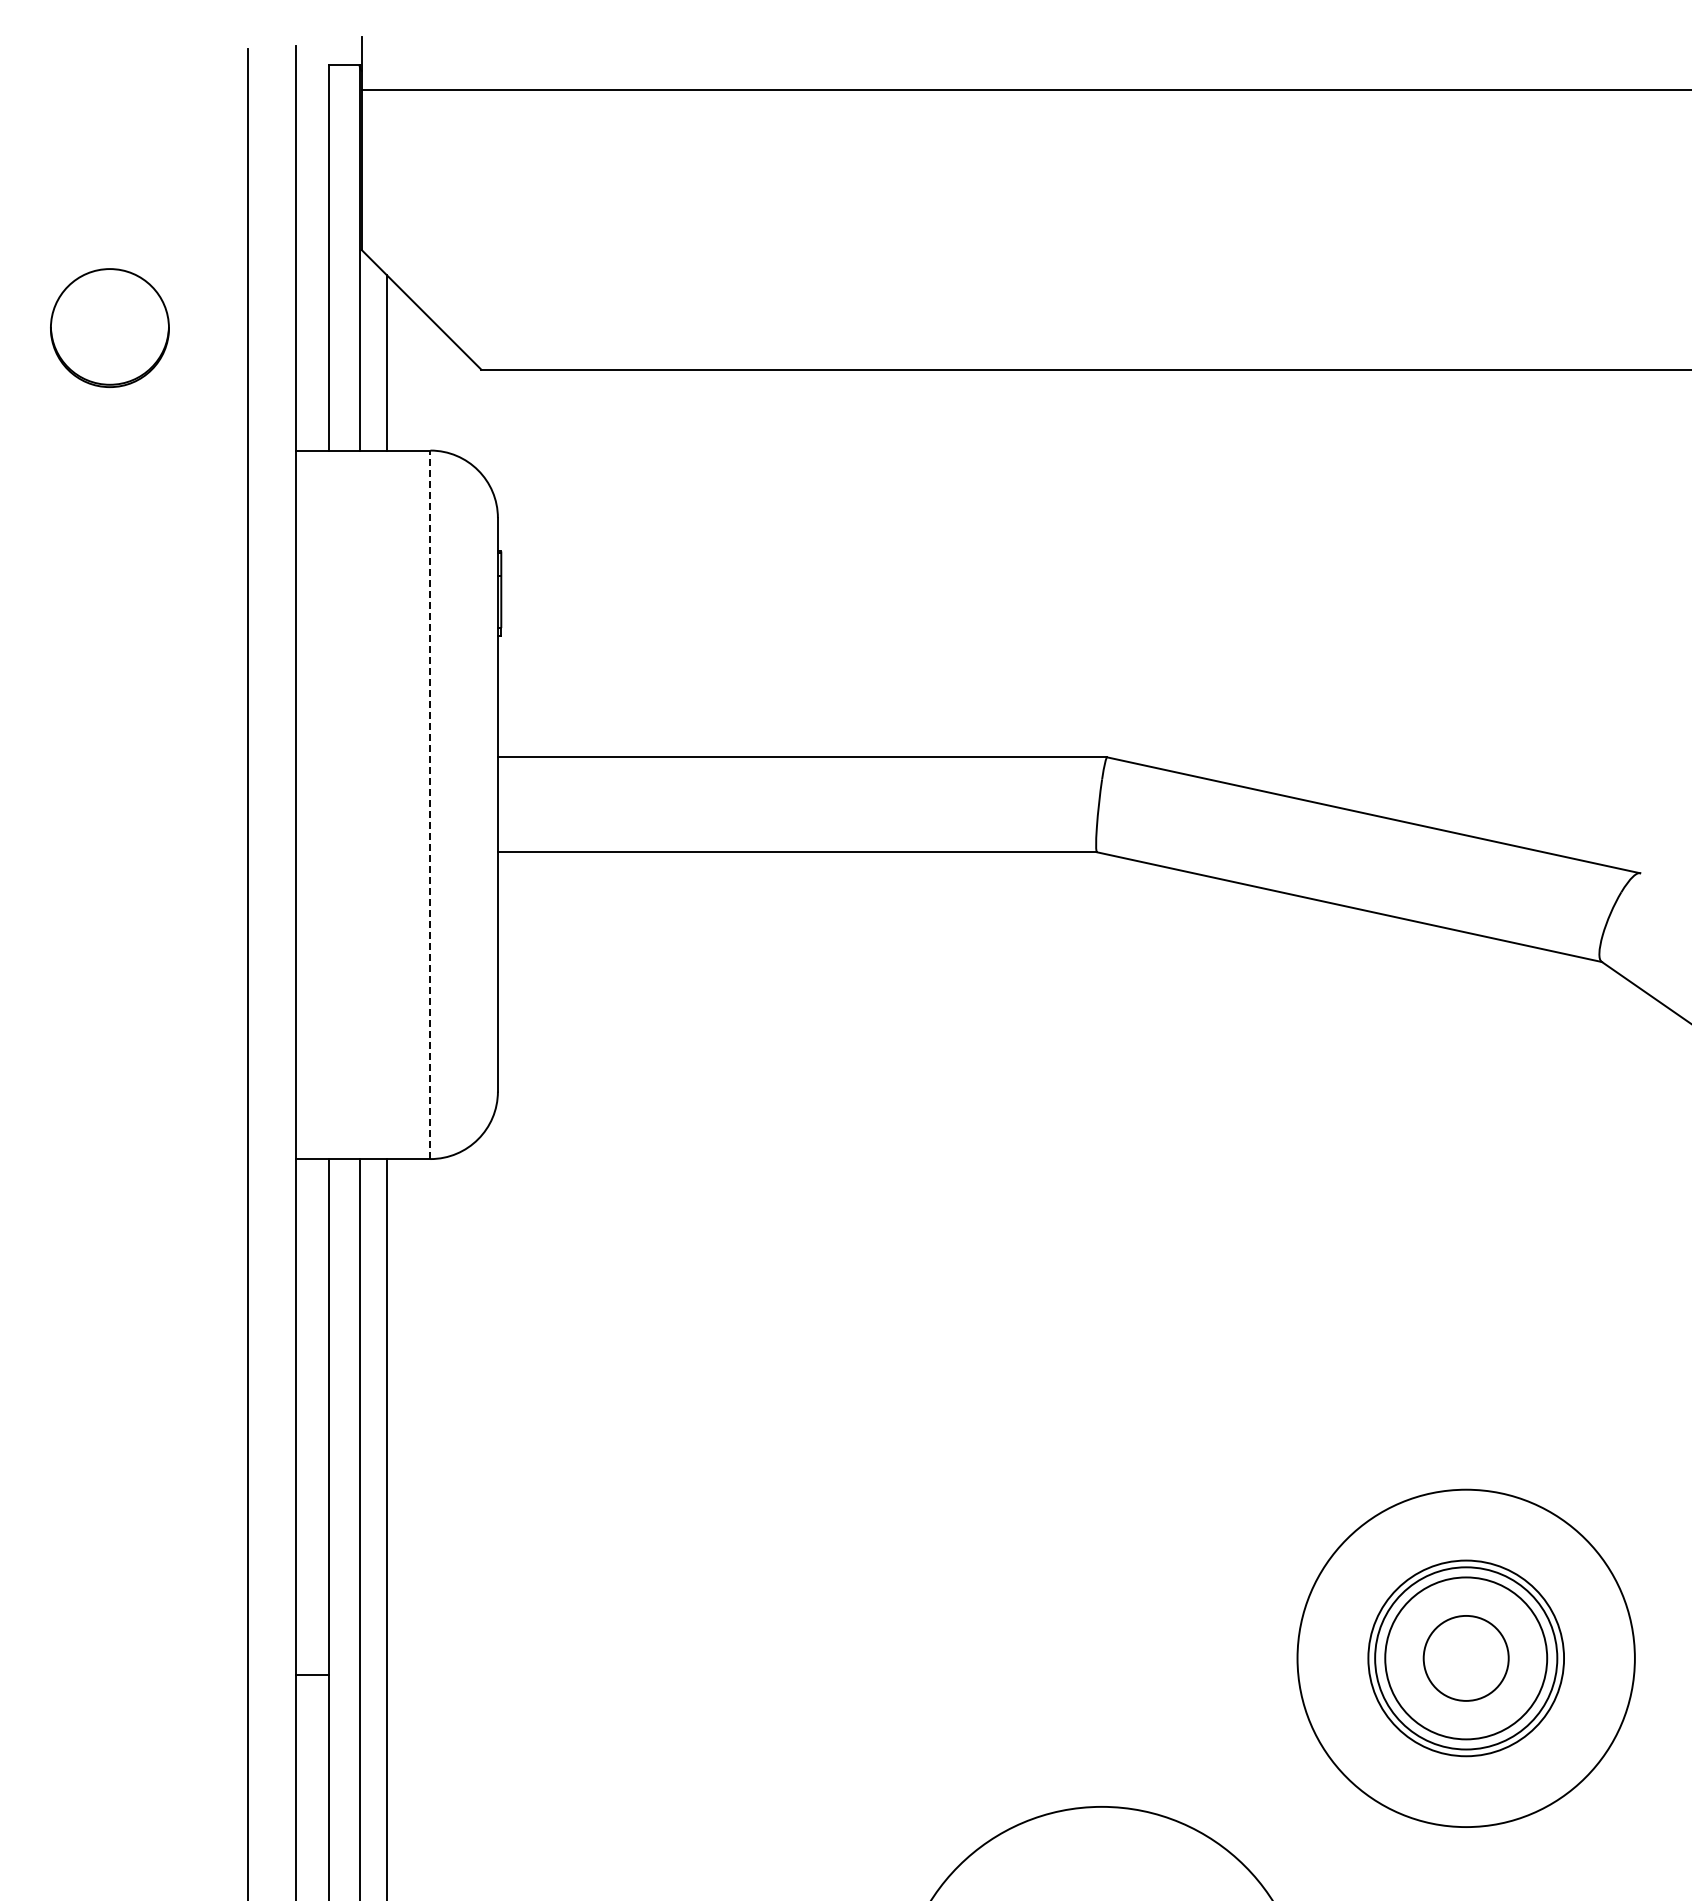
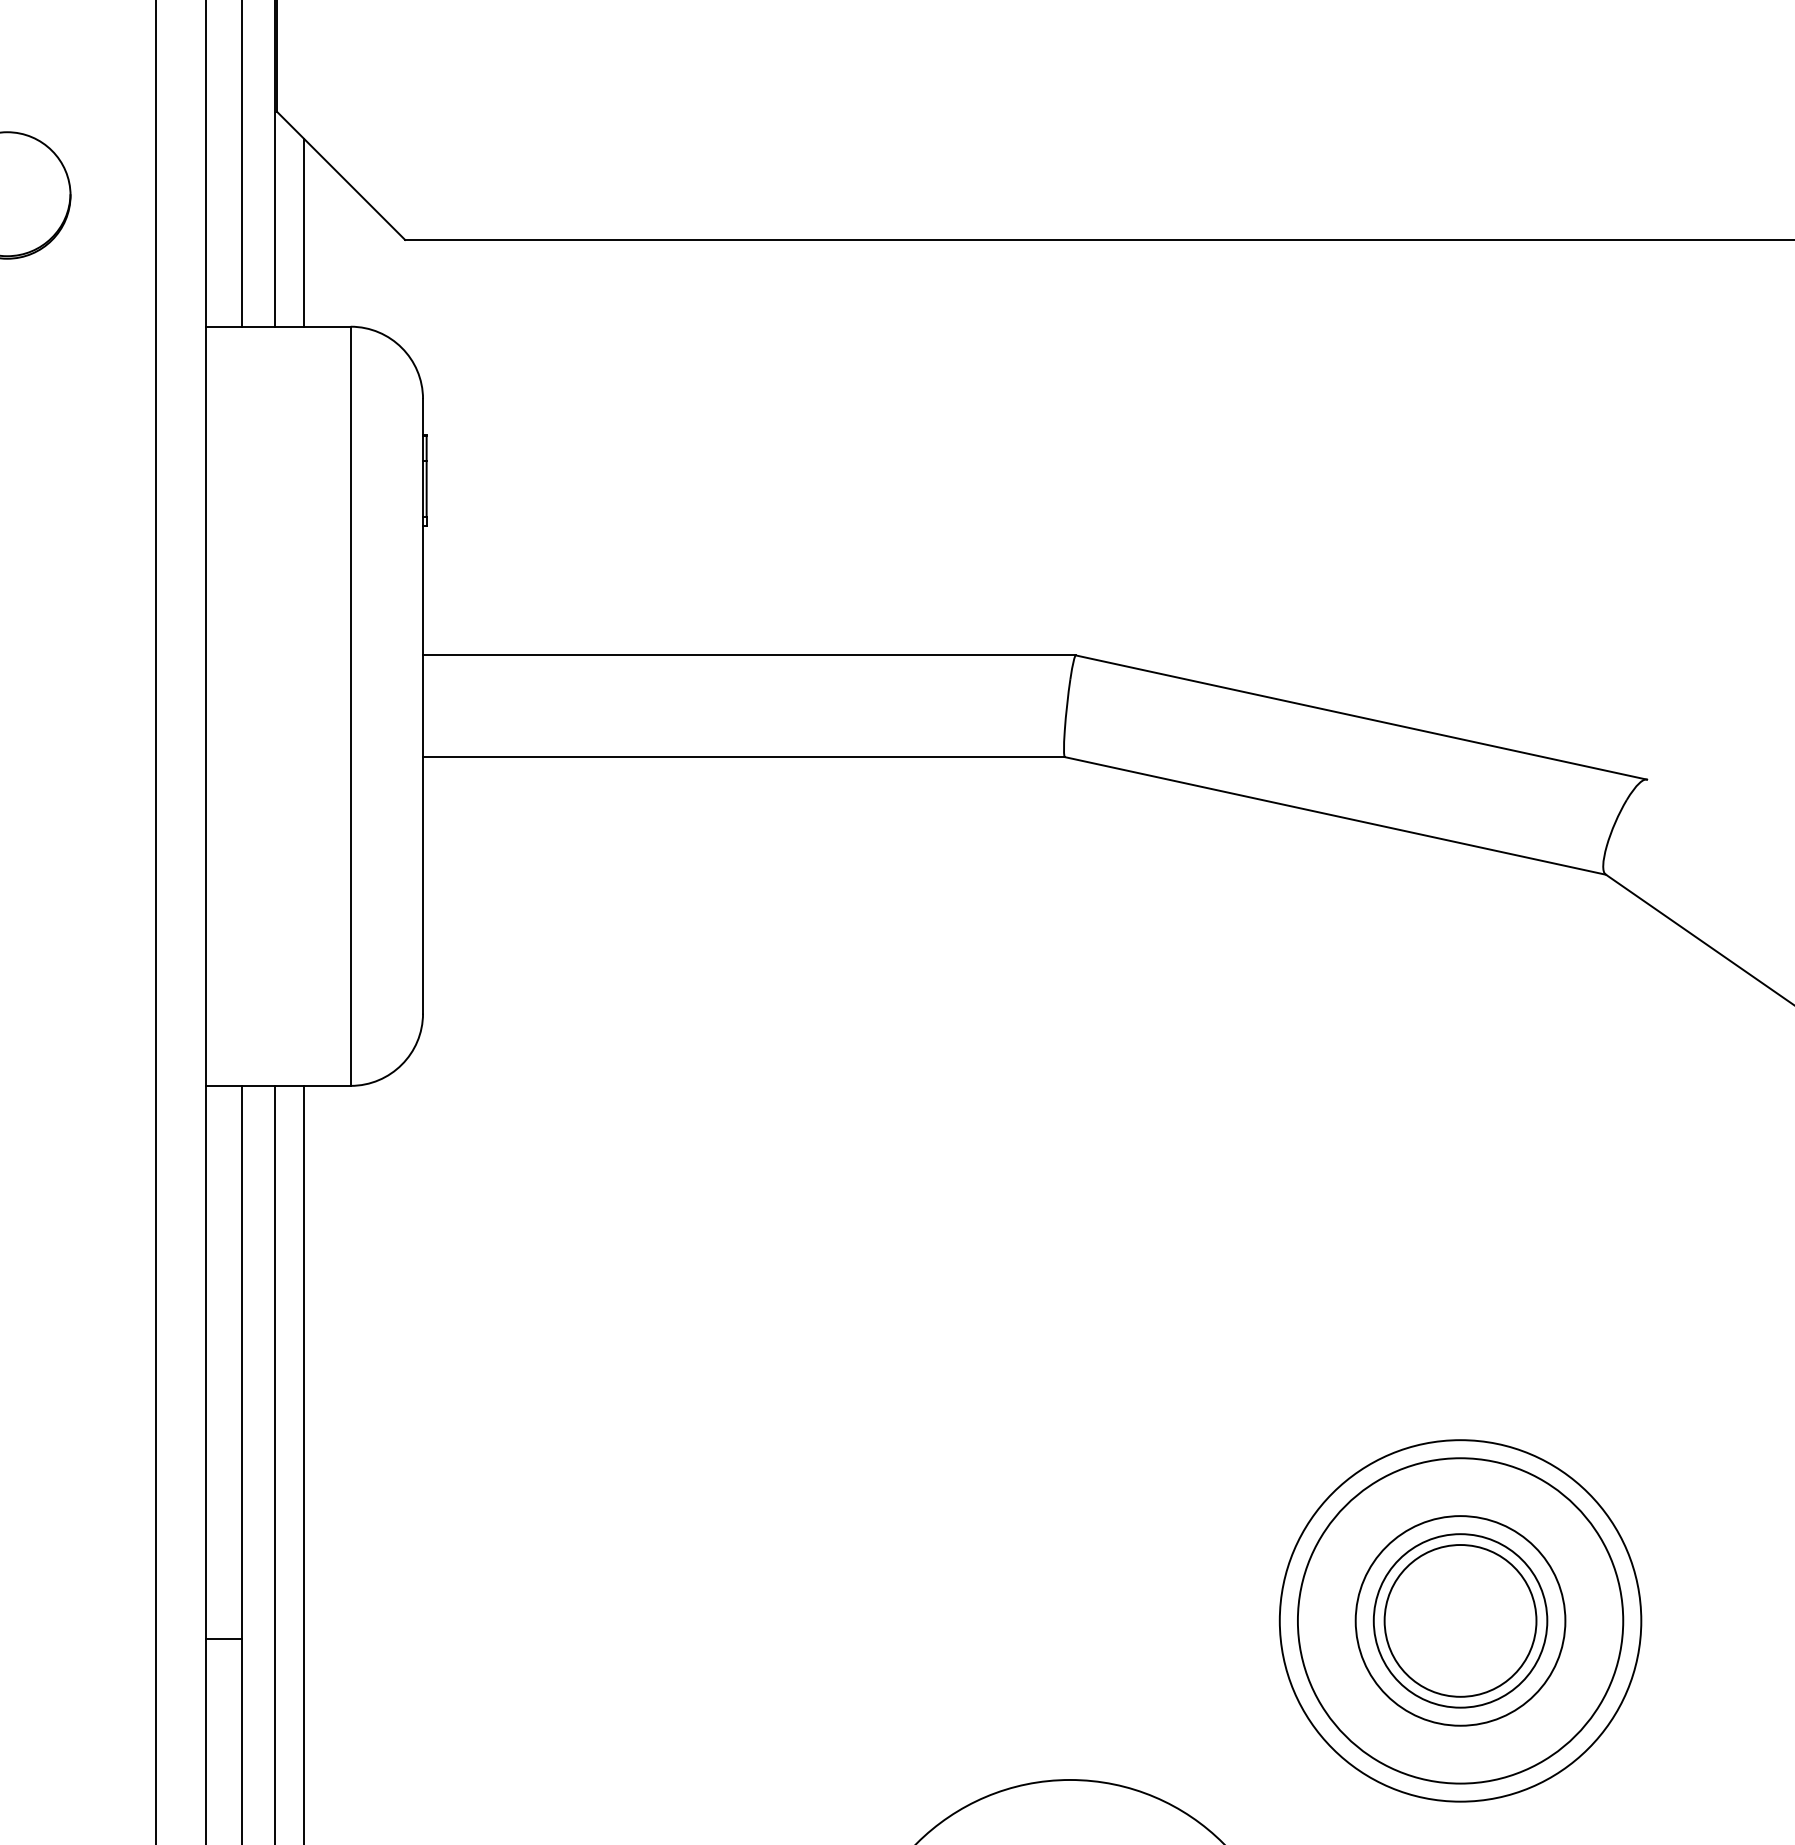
line: (430, 804) -> (350, 705), dashed -> solid
circle: (1466, 1658) -> (1460, 1621), size x1.67
circle: (1466, 1658) -> (1460, 1621), size x1.67

